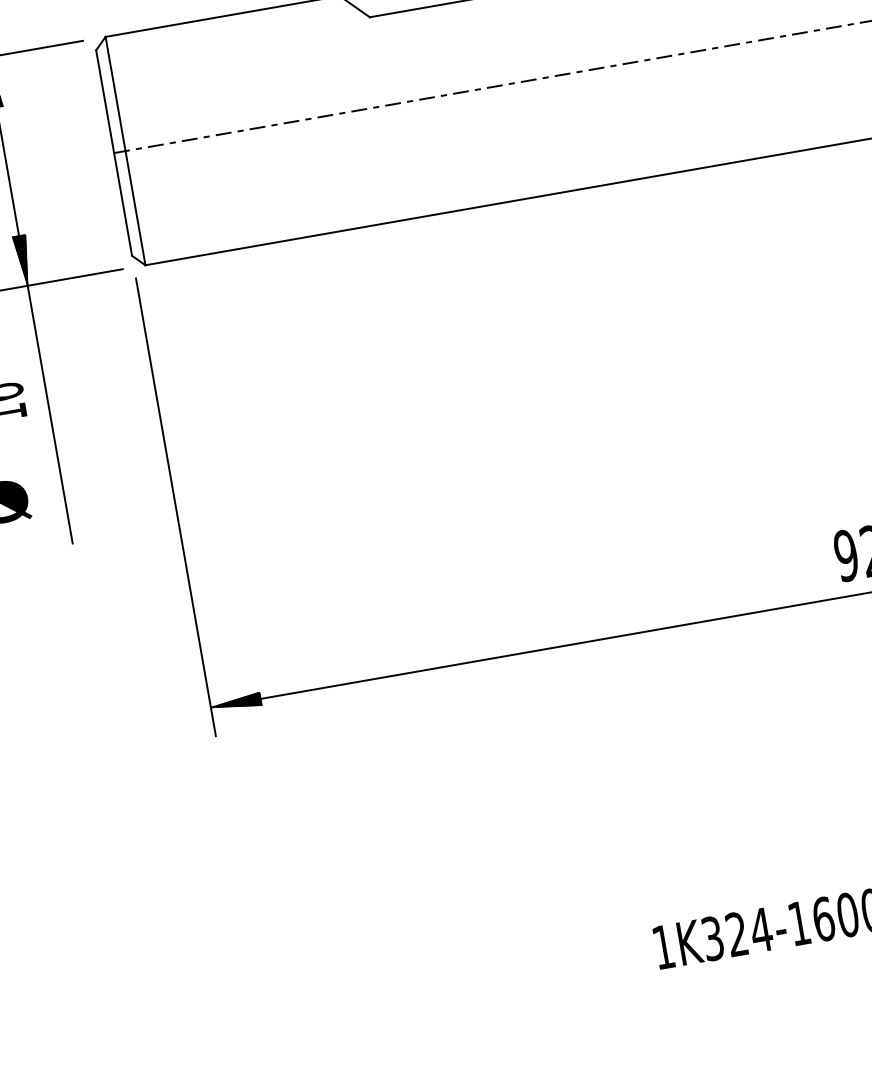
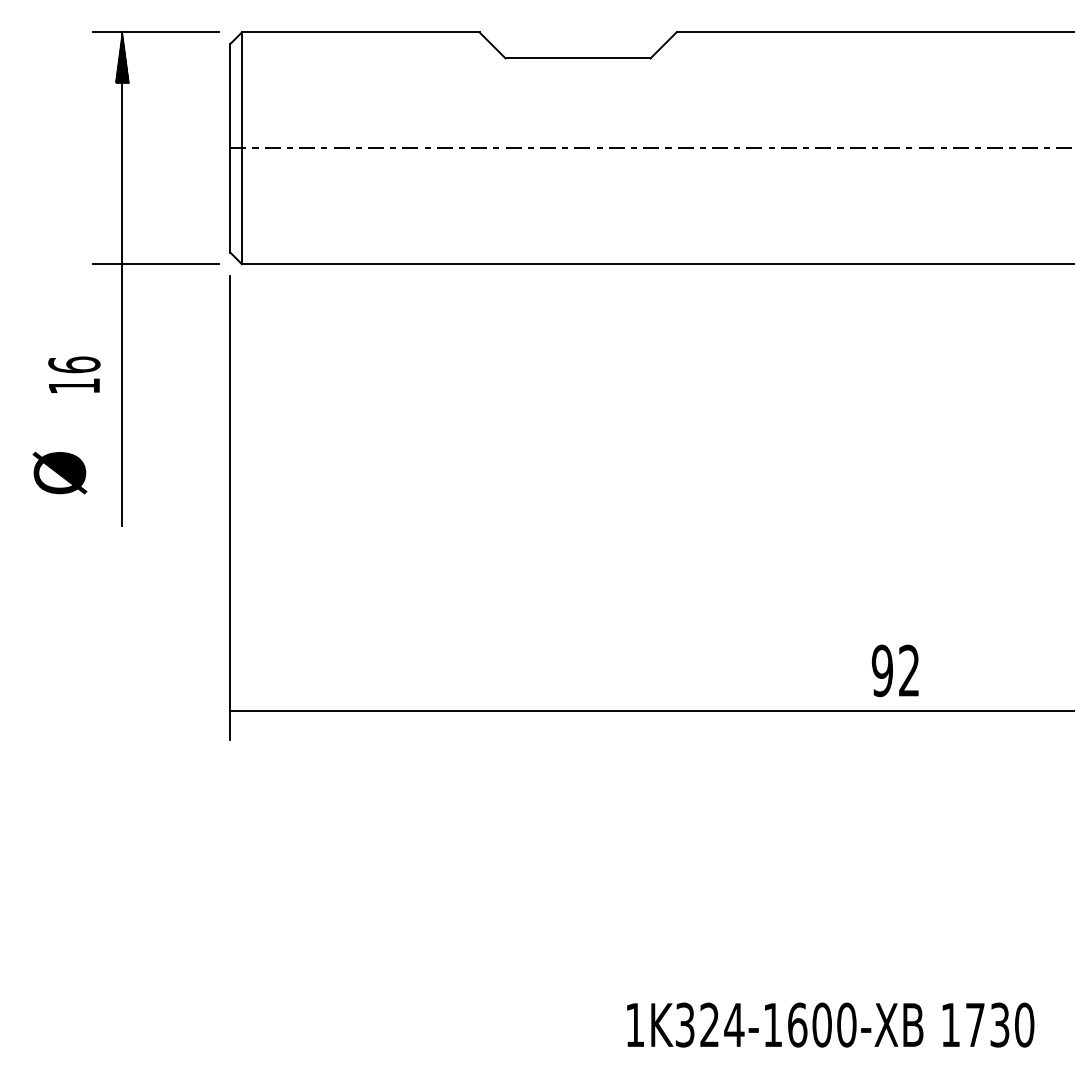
hatch: (23, 260) -> (122, 238), removed
hatch: (235, 702) -> (255, 710), removed

